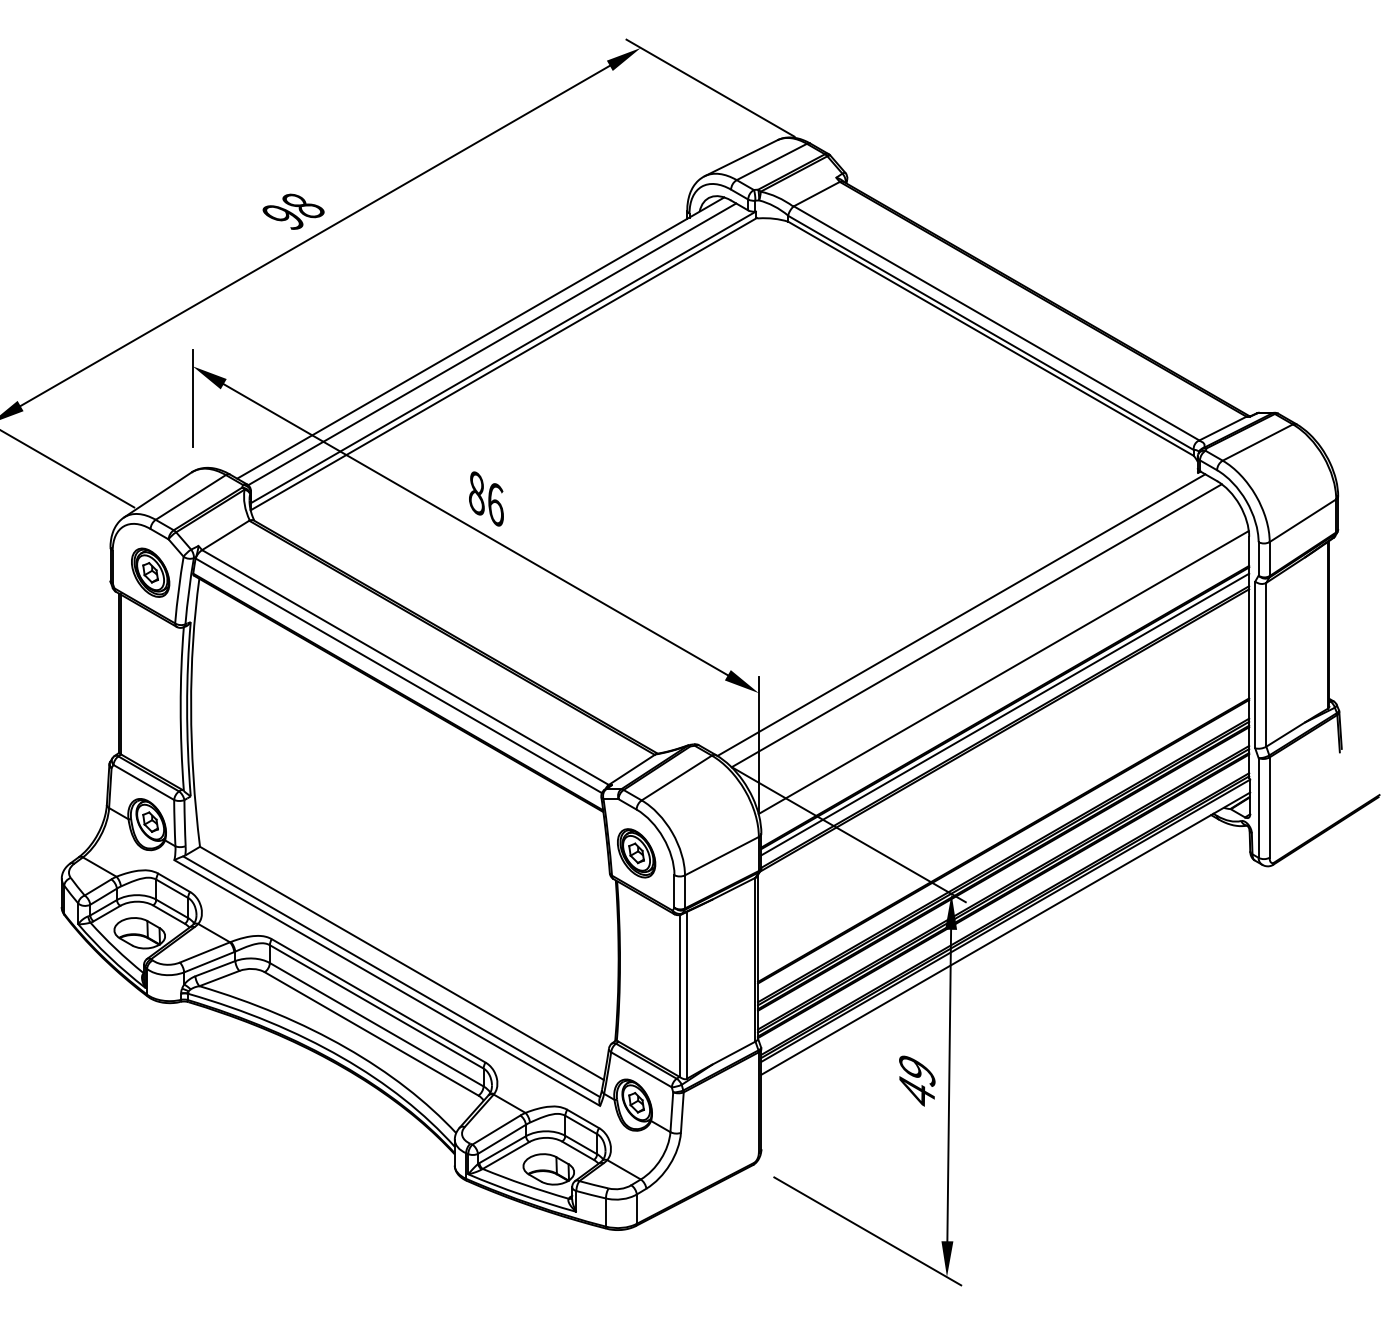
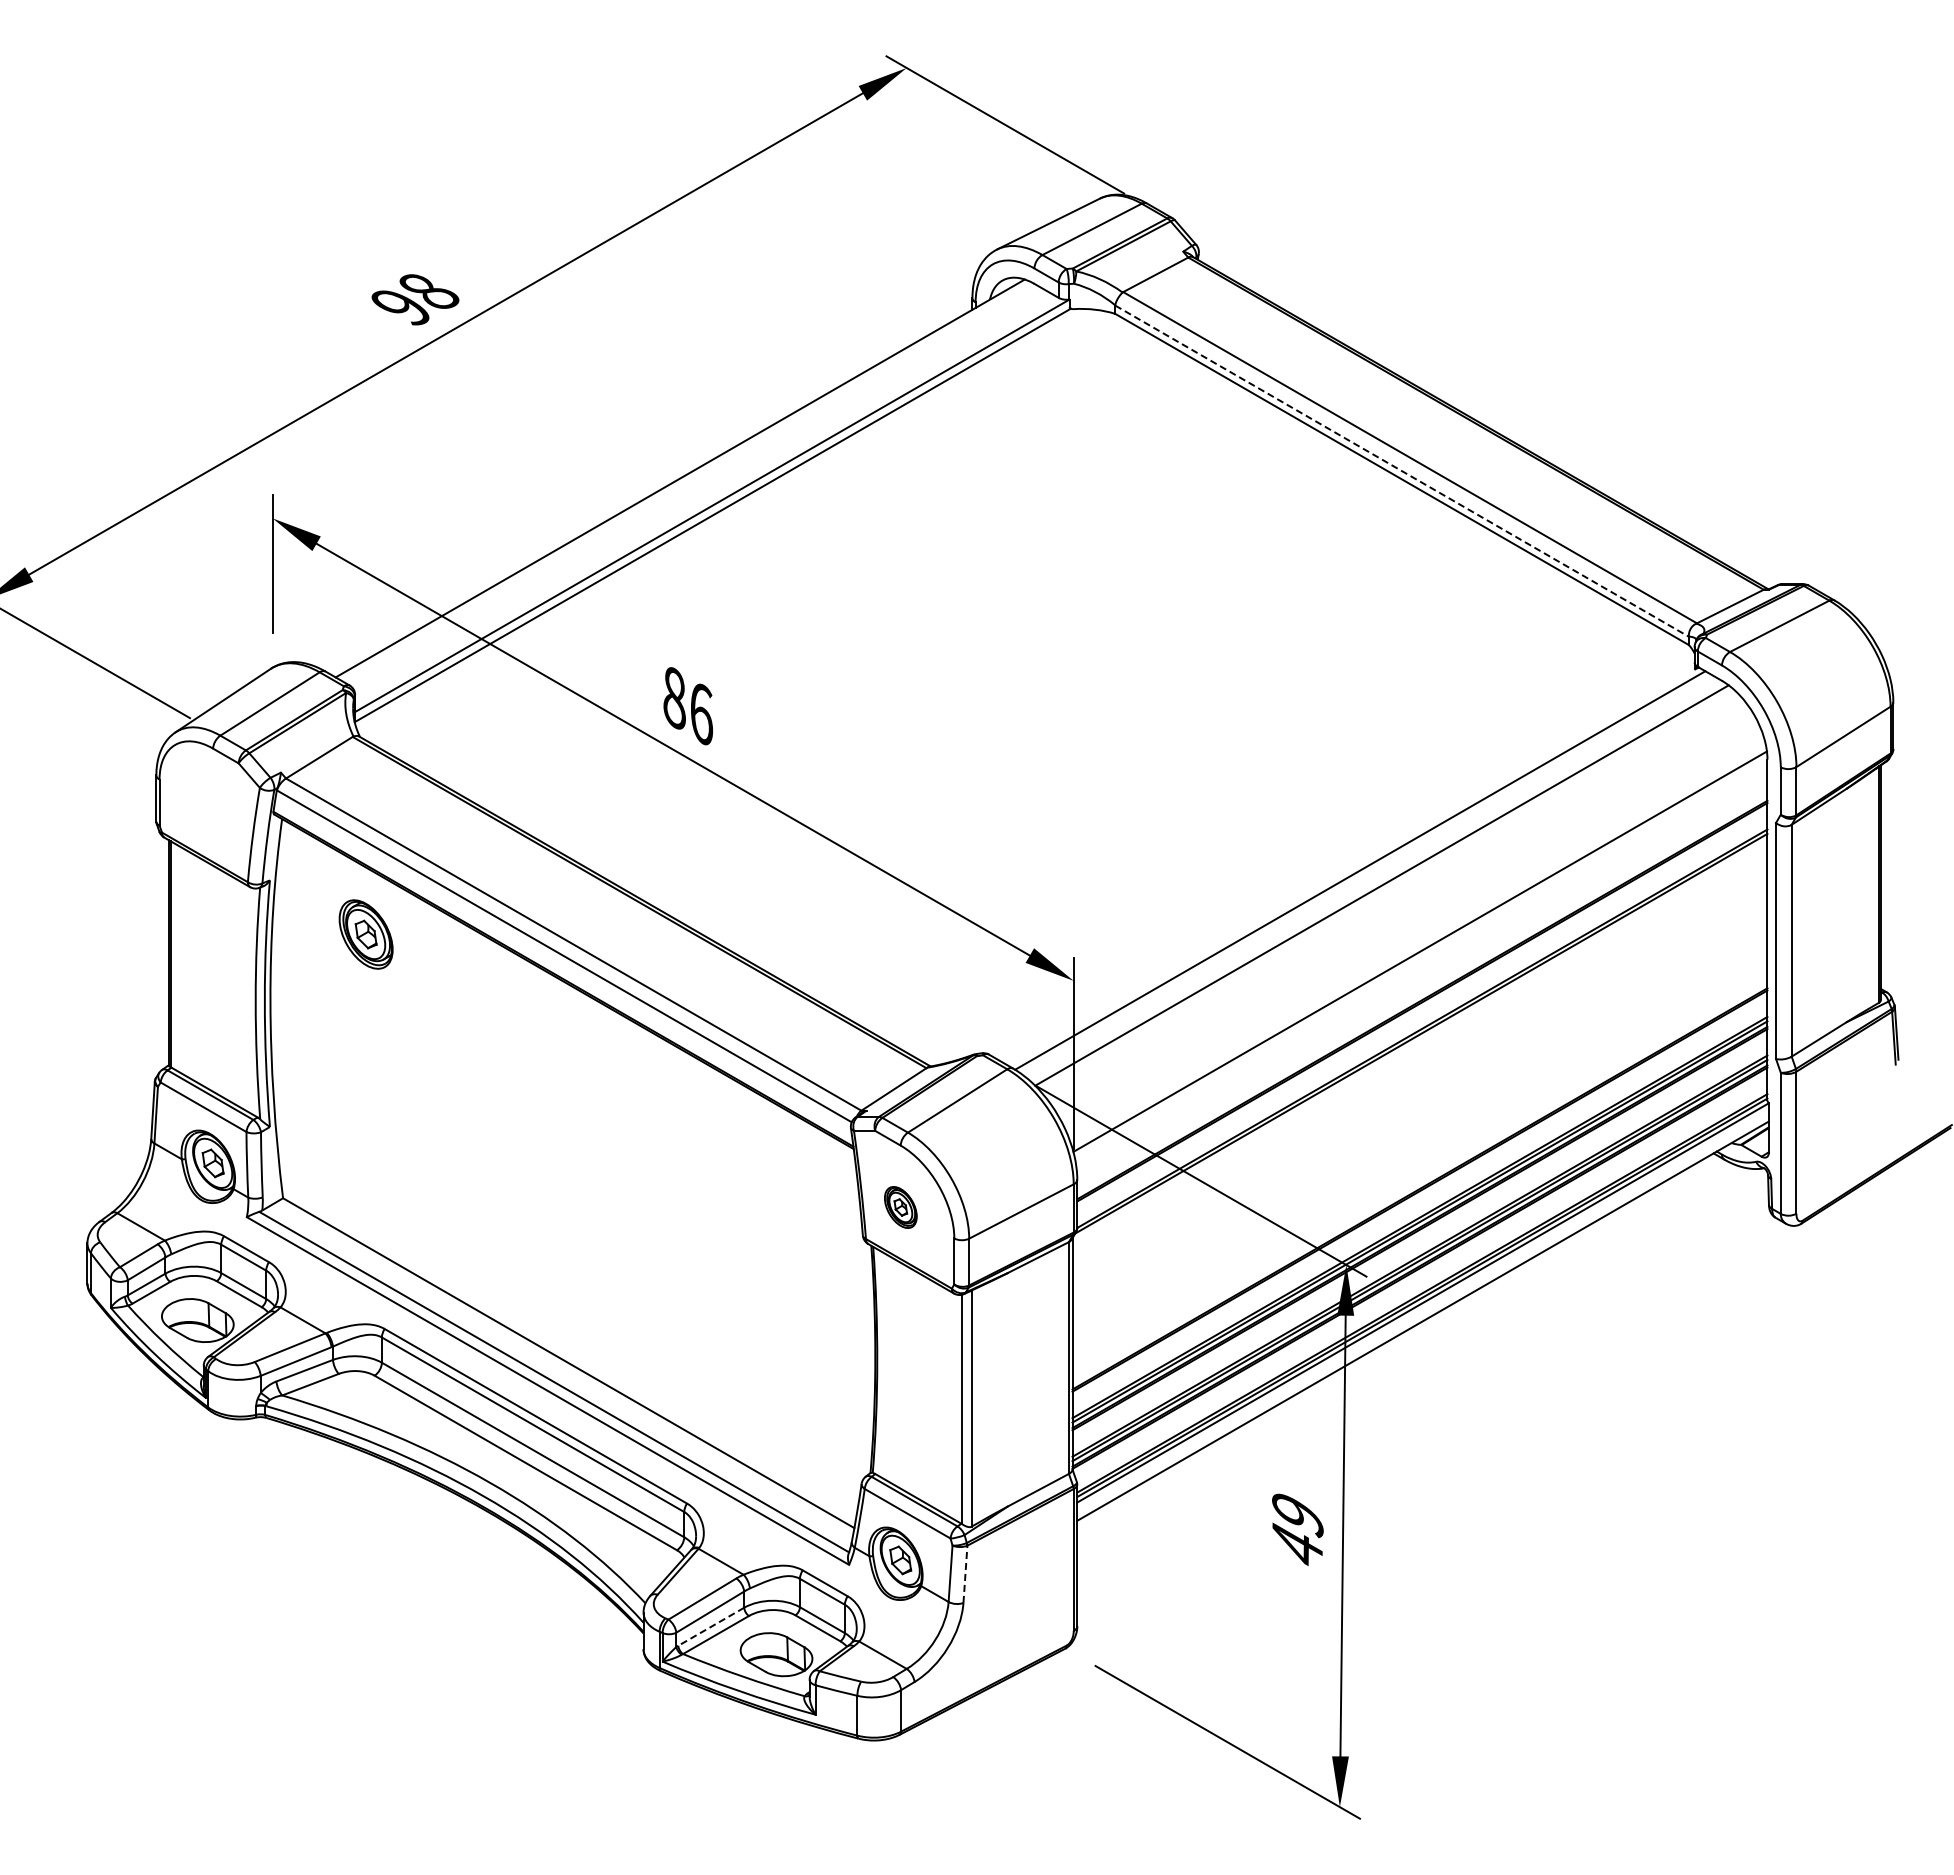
line: (991, 333) -> (1402, 471), solid -> dashed
line: (492, 344) -> (696, 487), removed
part: (150, 572) -> (365, 934), moved
line: (1005, 714) -> (1422, 1010), removed
part: (636, 853) -> (900, 1207), size x0.6
line: (682, 1112) -> (965, 1574), solid -> dashed
line: (502, 1150) -> (710, 1627), solid -> dashed

